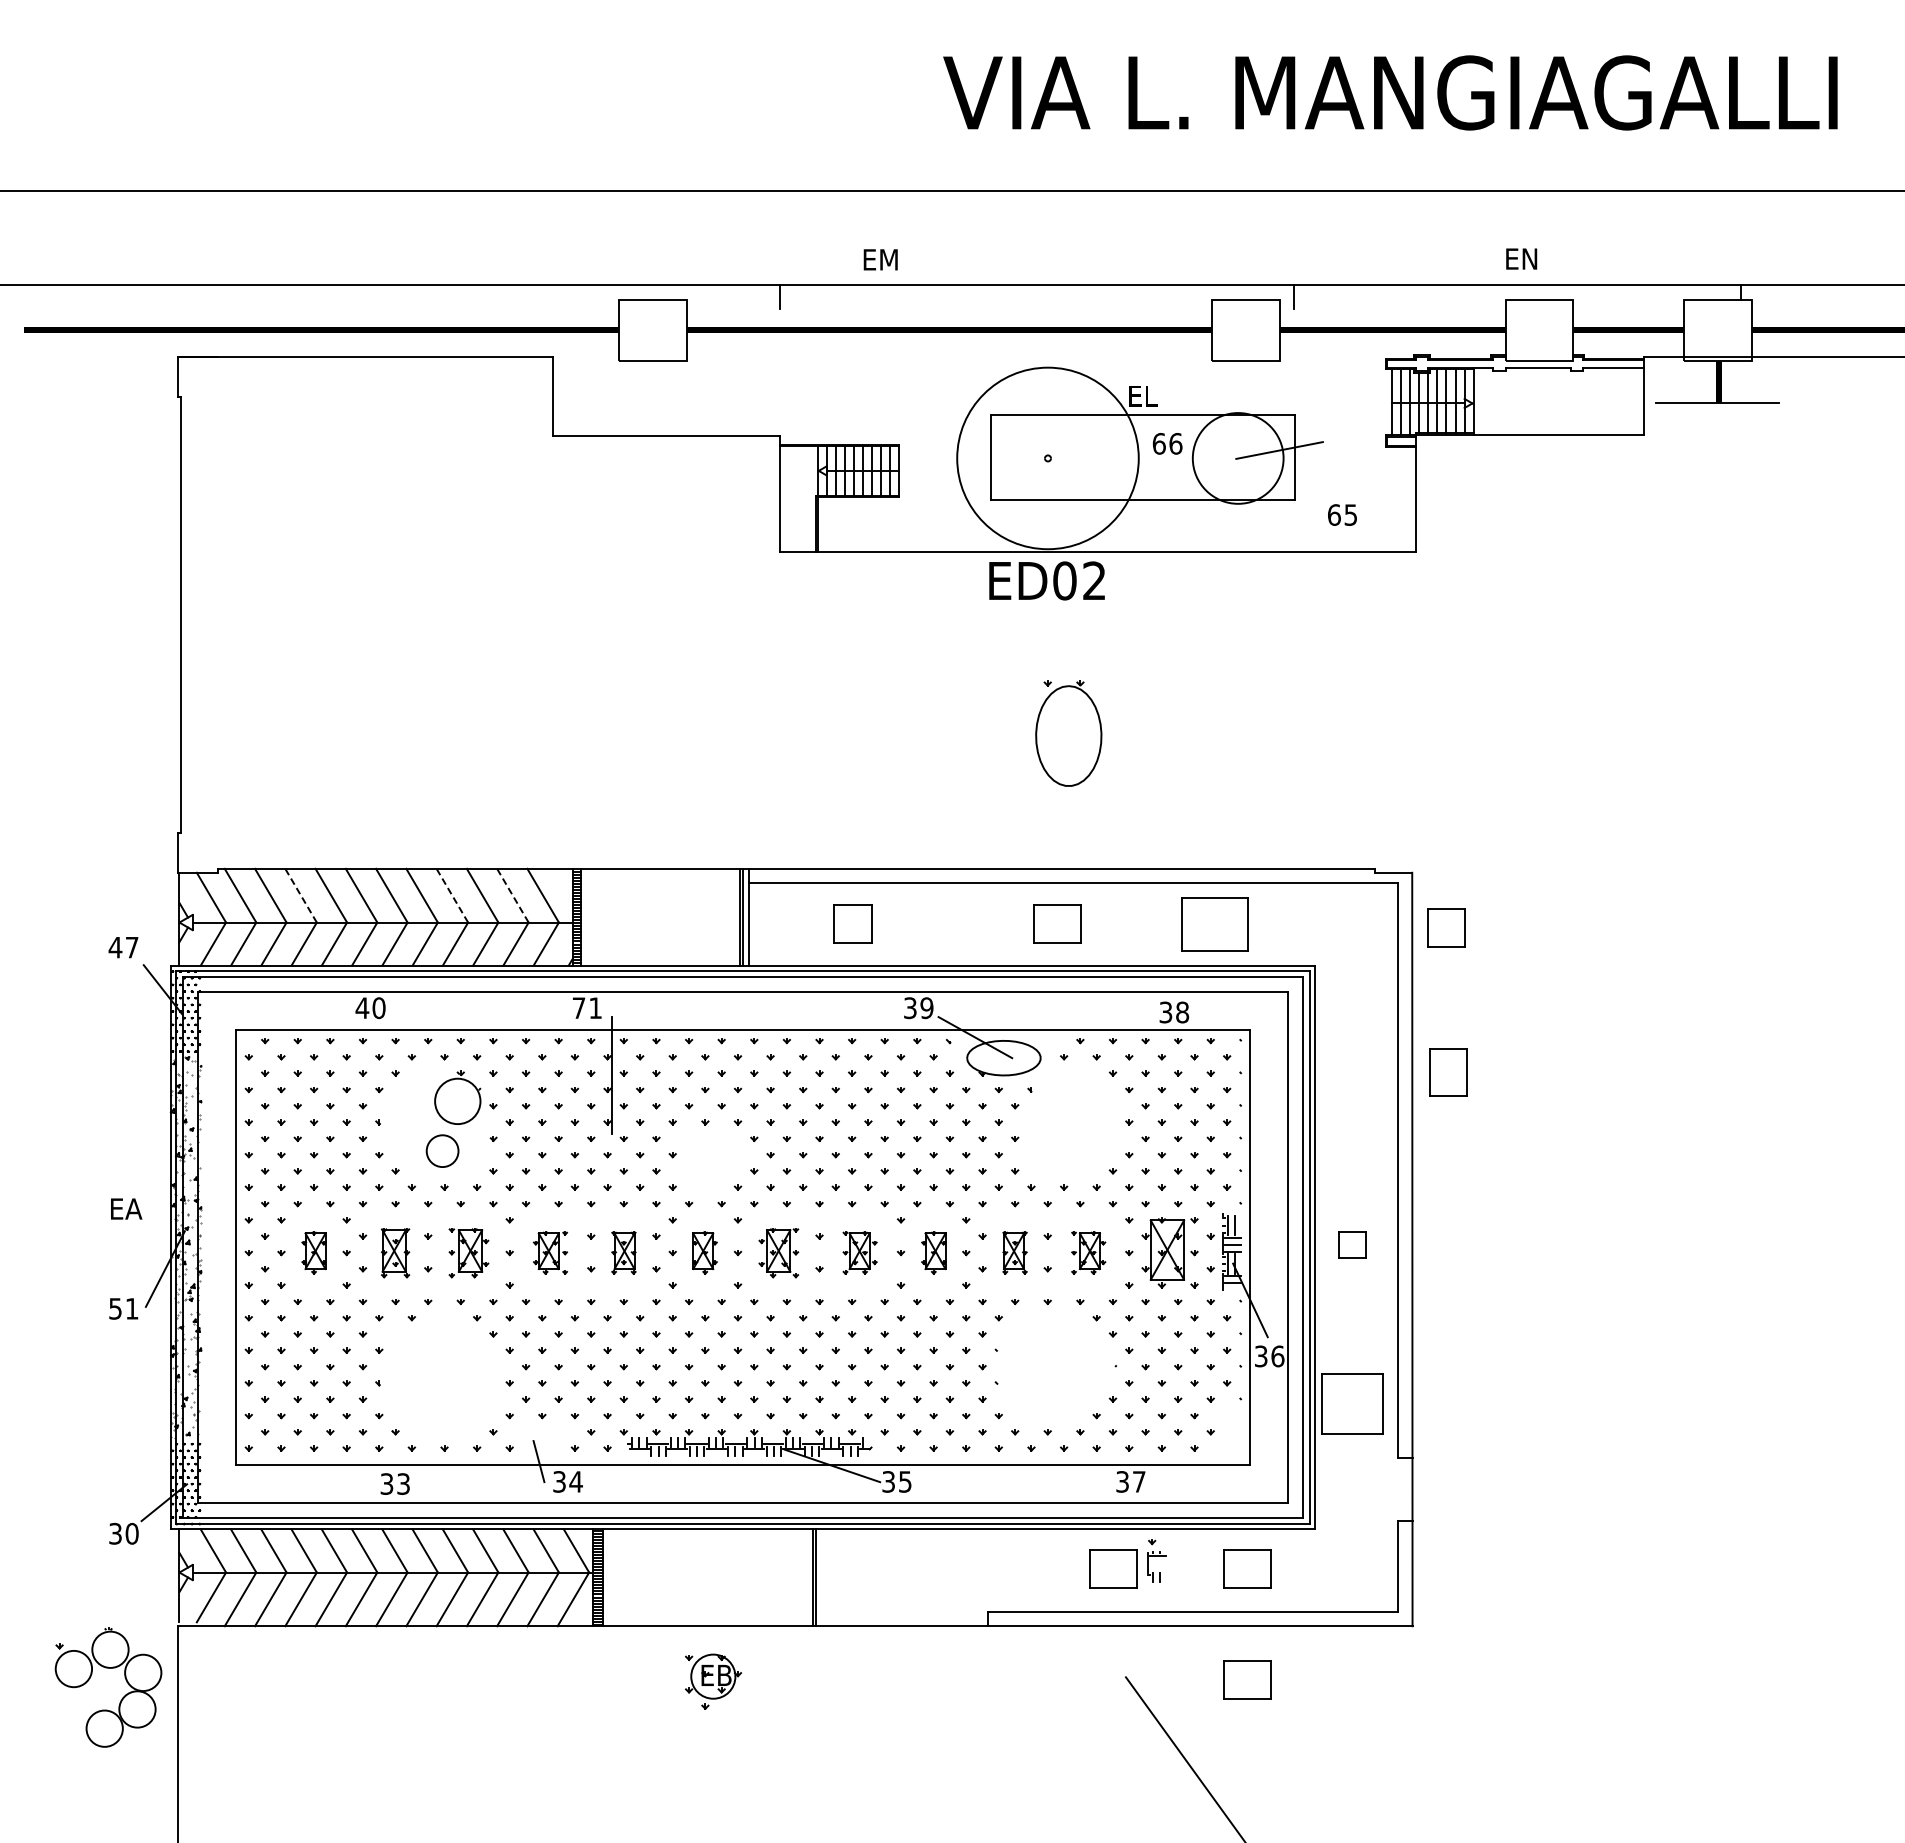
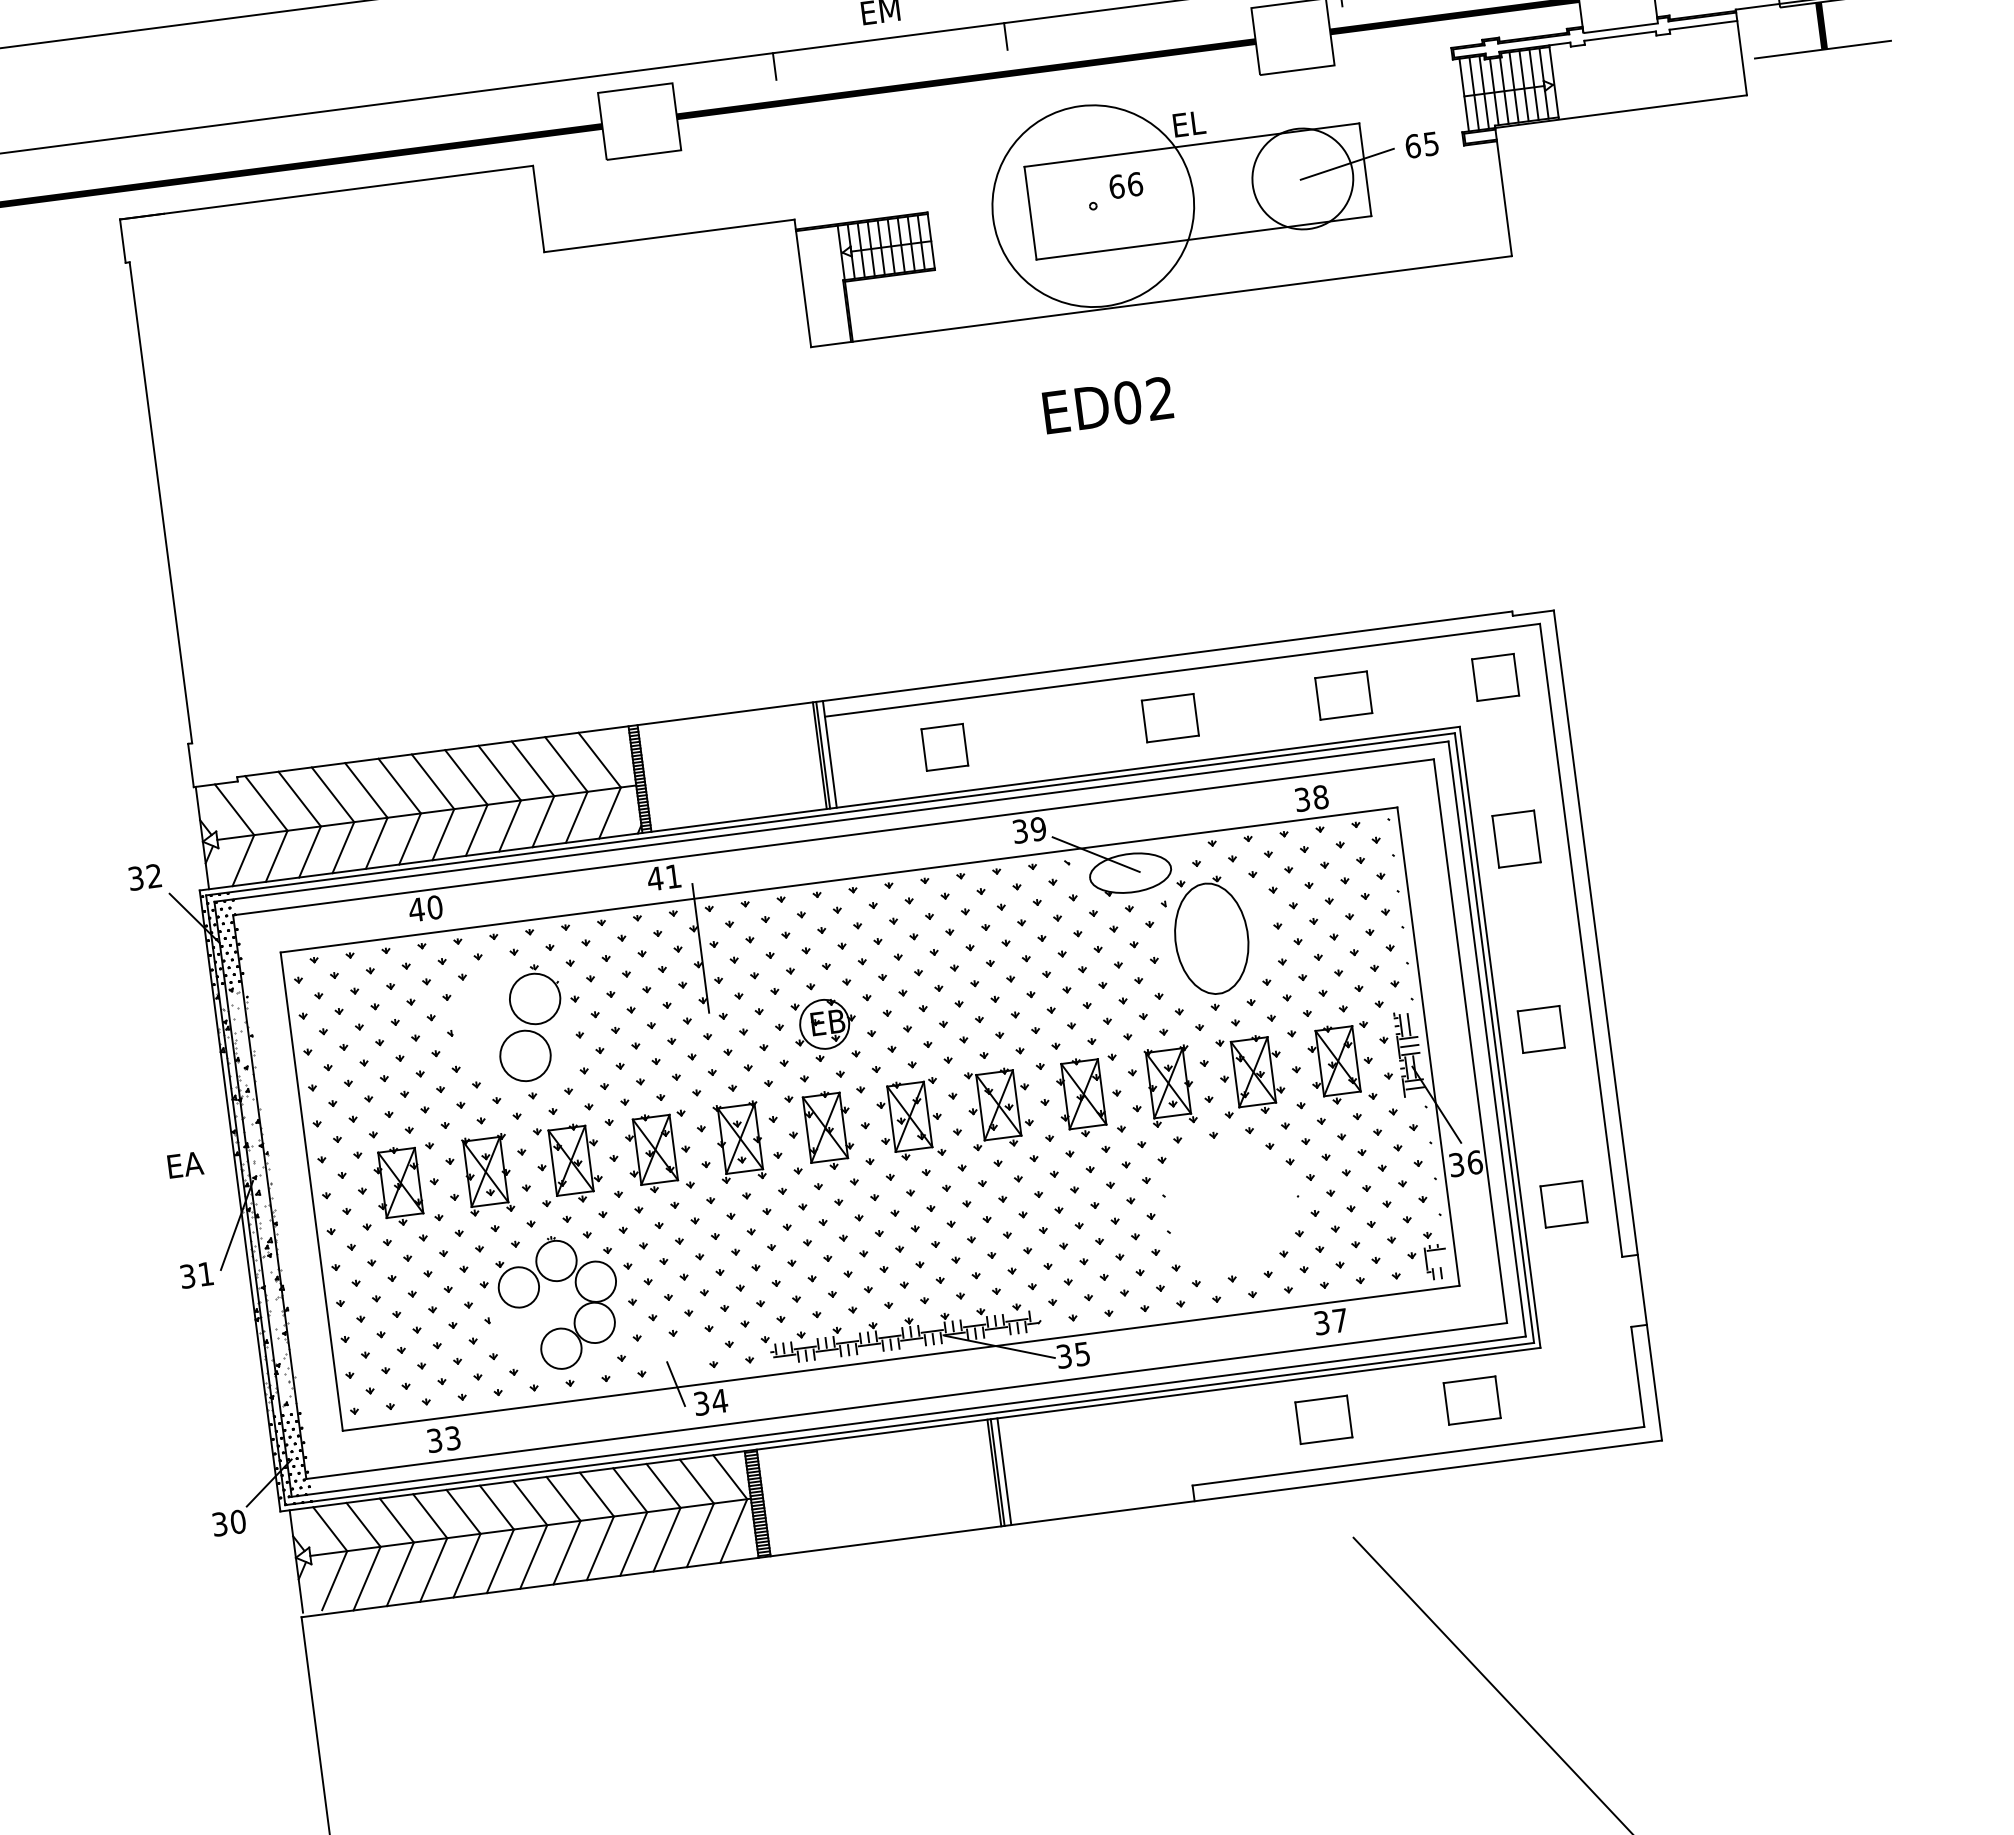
line: (989, 296) -> (1005, 36), added
text: (1167, 443) -> (1125, 185), moved
text: (1342, 514) -> (1421, 144), moved
text: (1046, 580) -> (1107, 404), moved
part: (1068, 733) -> (1211, 935), moved
line: (300, 895) -> (332, 794), dashed -> solid
line: (452, 895) -> (499, 772), dashed -> solid
line: (512, 895) -> (565, 764), dashed -> solid
part: (1214, 923) -> (1343, 694), size x0.71
part: (1446, 927) -> (1495, 677), moved
text: (123, 947) -> (144, 877), 47 -> 32
text: (578, 1007) -> (654, 878), 71 -> 41
part: (1448, 1072) -> (1516, 839), moved
circle: (442, 1150) -> (525, 1055), size x1.43
part: (1352, 1244) -> (1541, 1028), size x1.43
part: (313, 1252) -> (397, 1186), size x1.67
part: (395, 1252) -> (488, 1174), size x1.43
part: (468, 1252) -> (568, 1163), size x1.43
part: (550, 1252) -> (658, 1152), size x1.67
part: (623, 1252) -> (739, 1141), size x1.67
part: (704, 1252) -> (828, 1130), size x1.67
part: (778, 1252) -> (910, 1119), size x1.43
part: (859, 1252) -> (999, 1107), size x1.67
part: (933, 1252) -> (1080, 1097), size x1.67
part: (1014, 1252) -> (1170, 1085), size x1.67
part: (1088, 1252) -> (1251, 1075), size x1.67
text: (115, 1308) -> (187, 1276), 51 -> 31
part: (1352, 1403) -> (1563, 1203), size x0.62
text: (394, 1483) -> (442, 1438), moved
part: (1156, 1560) -> (1435, 1255), moved
line: (821, 1577) -> (1003, 1471), added
part: (1247, 1679) -> (1487, 1522), removed
part: (713, 1681) -> (825, 1029), moved
part: (121, 1698) -> (575, 1313), moved

